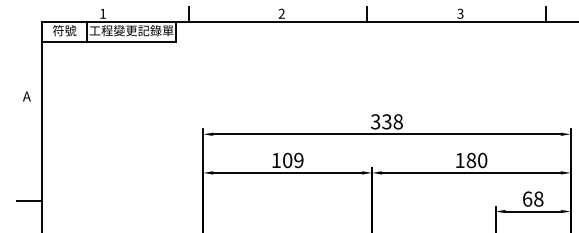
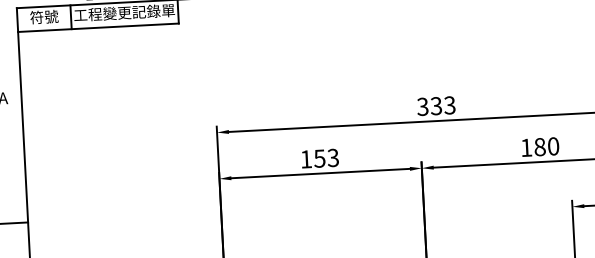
text: (397, 121) -> (449, 105), 338 -> 333
text: (292, 160) -> (325, 158), 109 -> 153

